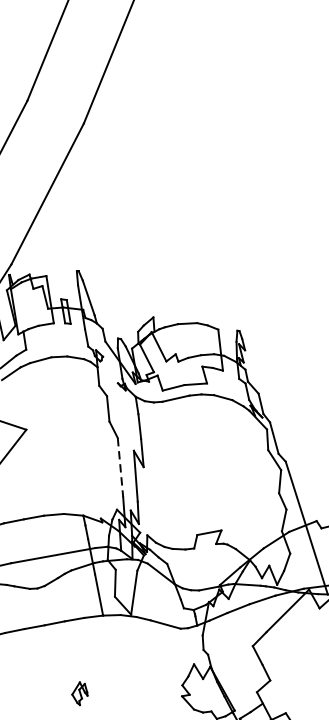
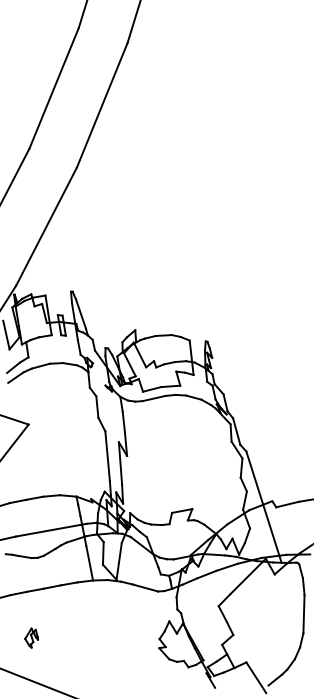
line: (120, 467) -> (107, 456), dashed -> solid
part: (79, 693) -> (31, 637), moved

